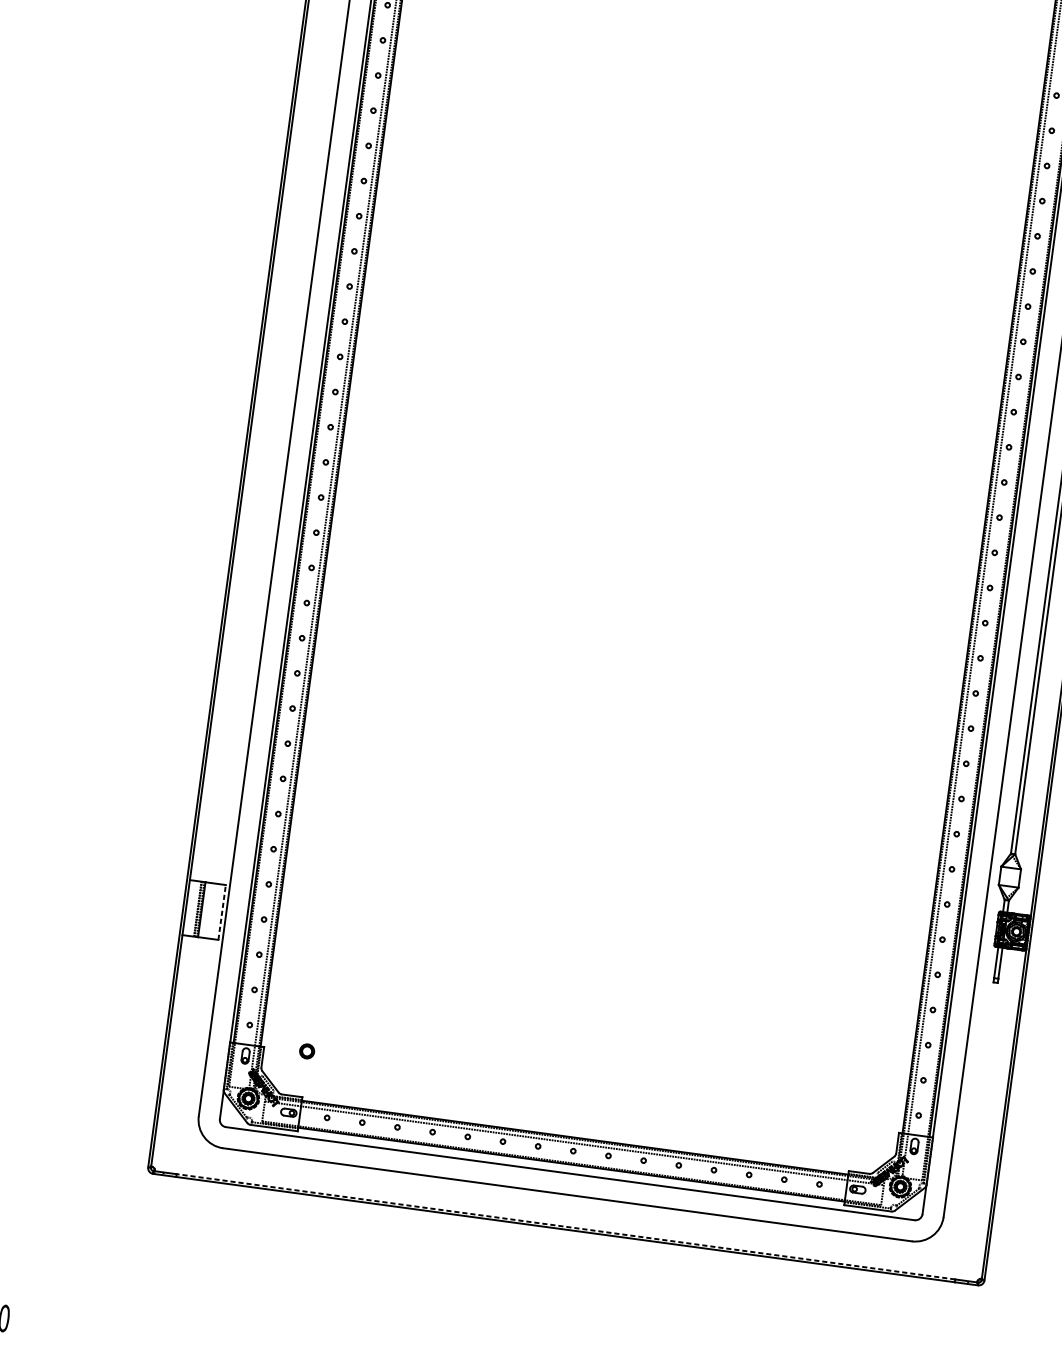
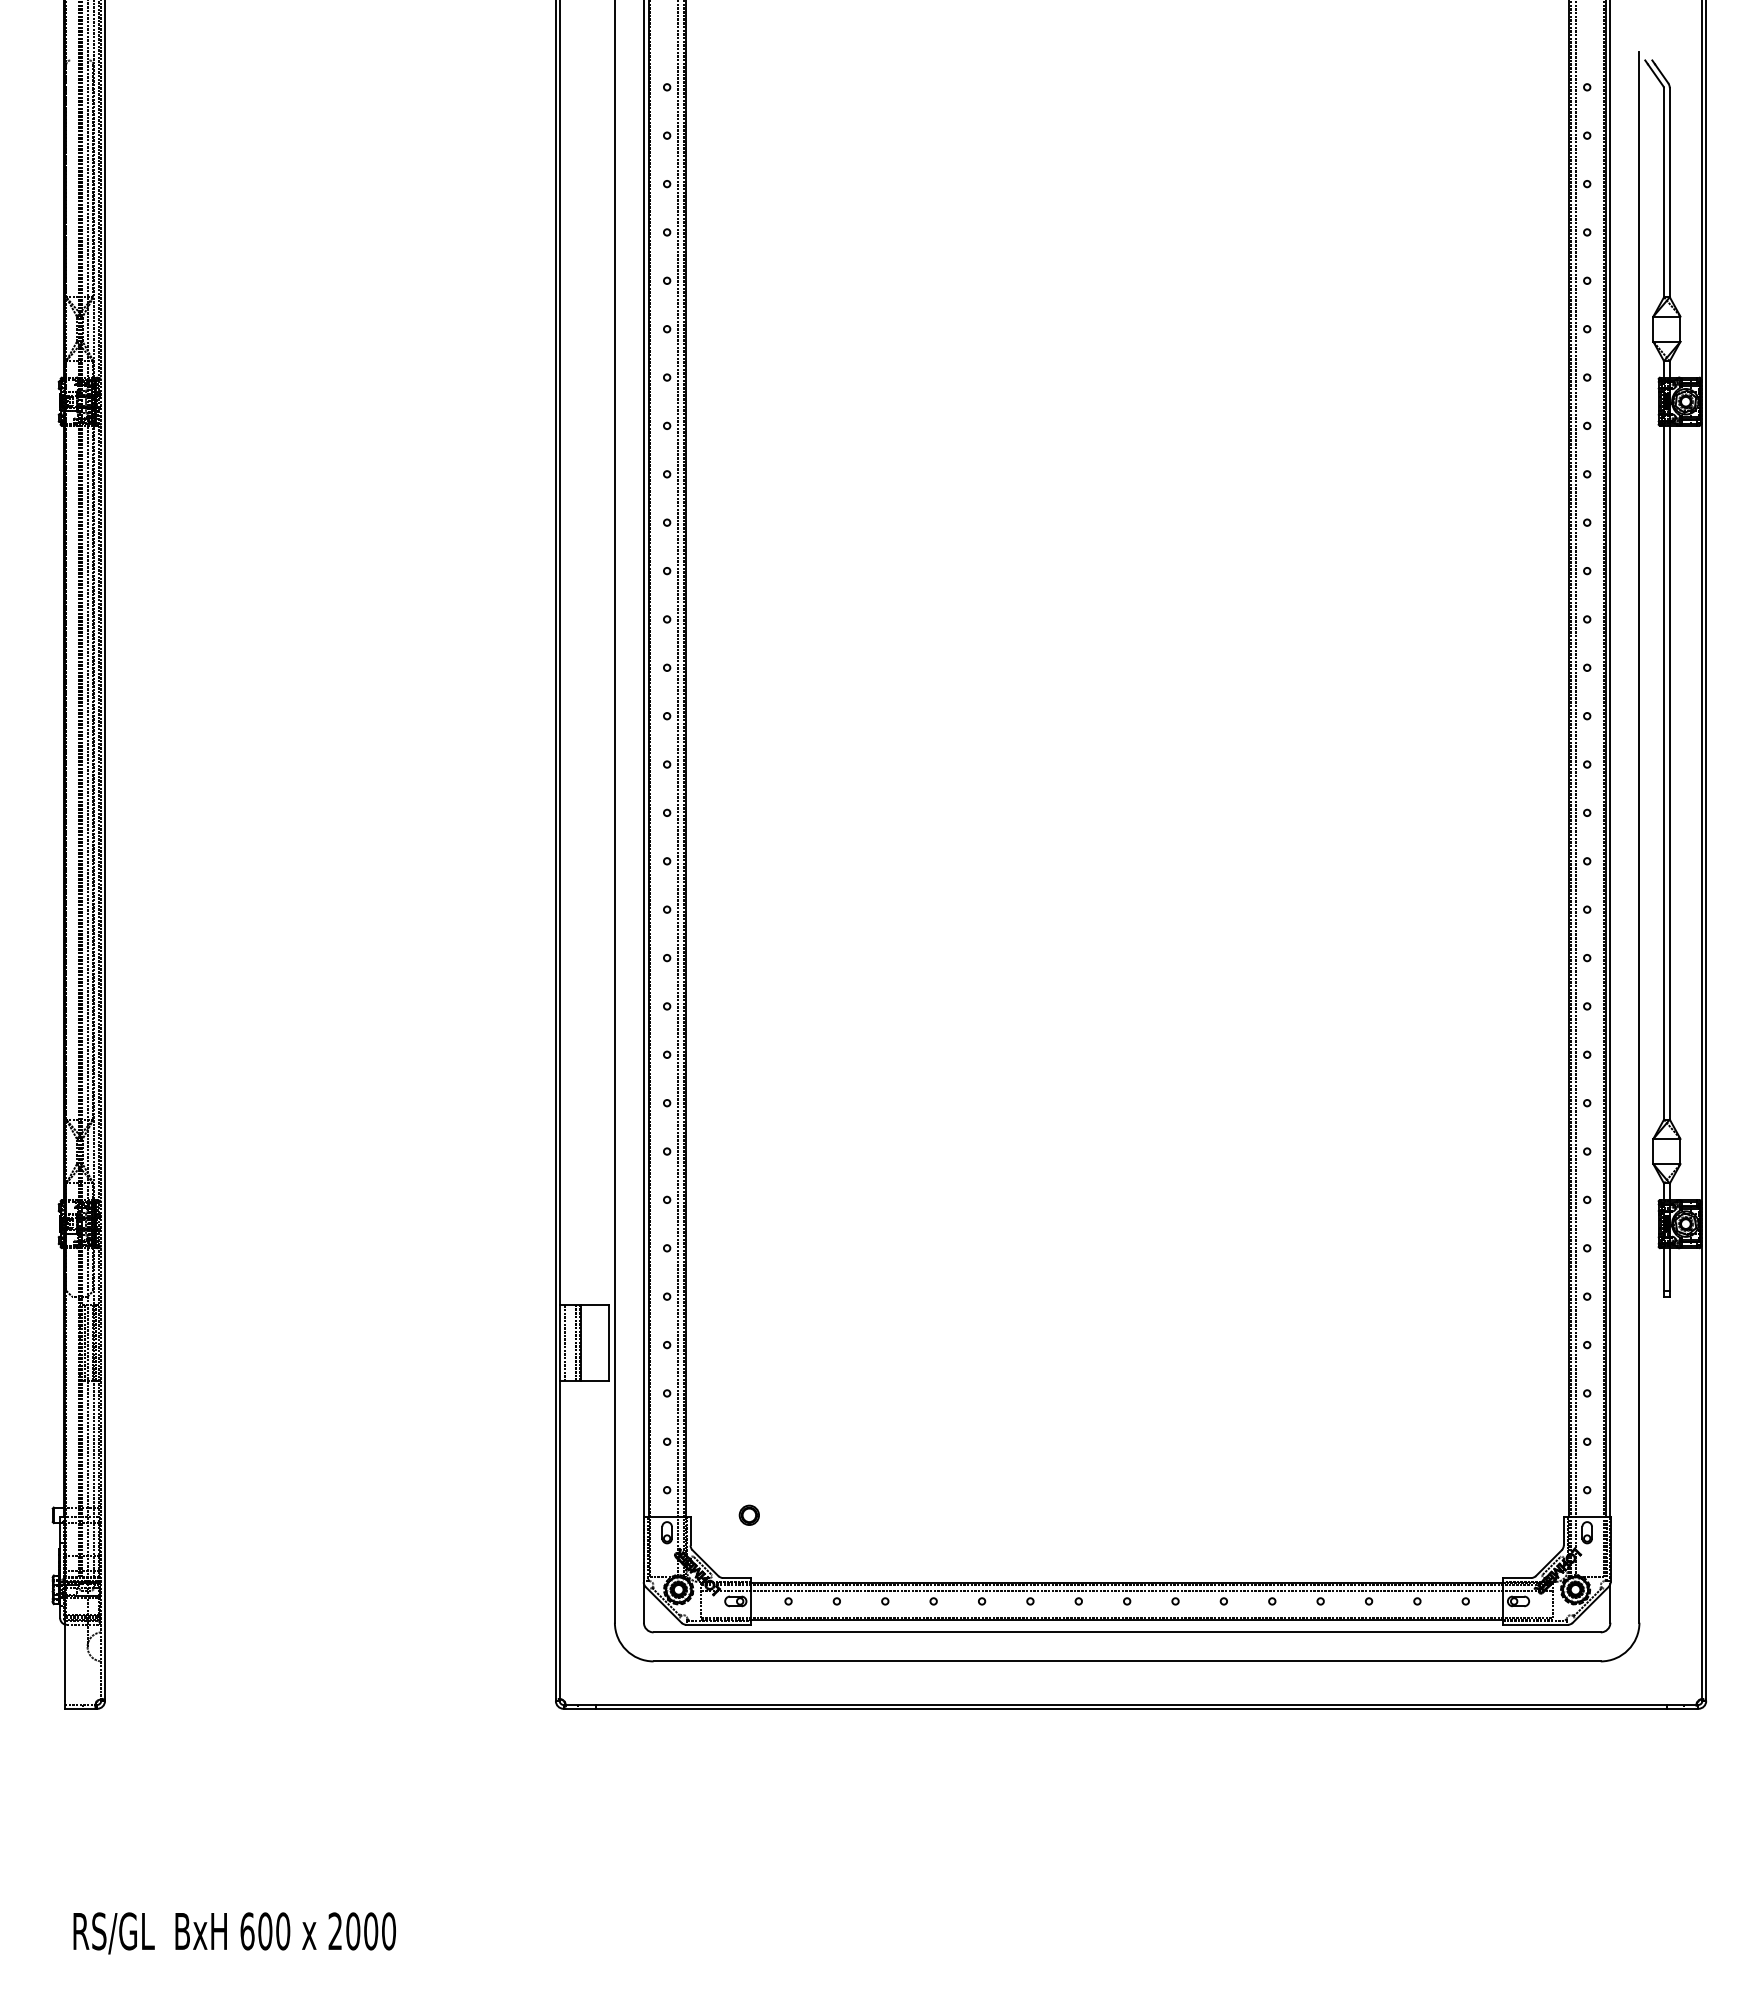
line: (189, 907) -> (564, 1342), added
line: (222, 912) -> (609, 1343), dashed -> solid
line: (566, 1226) -> (1131, 1704), dashed -> solid

